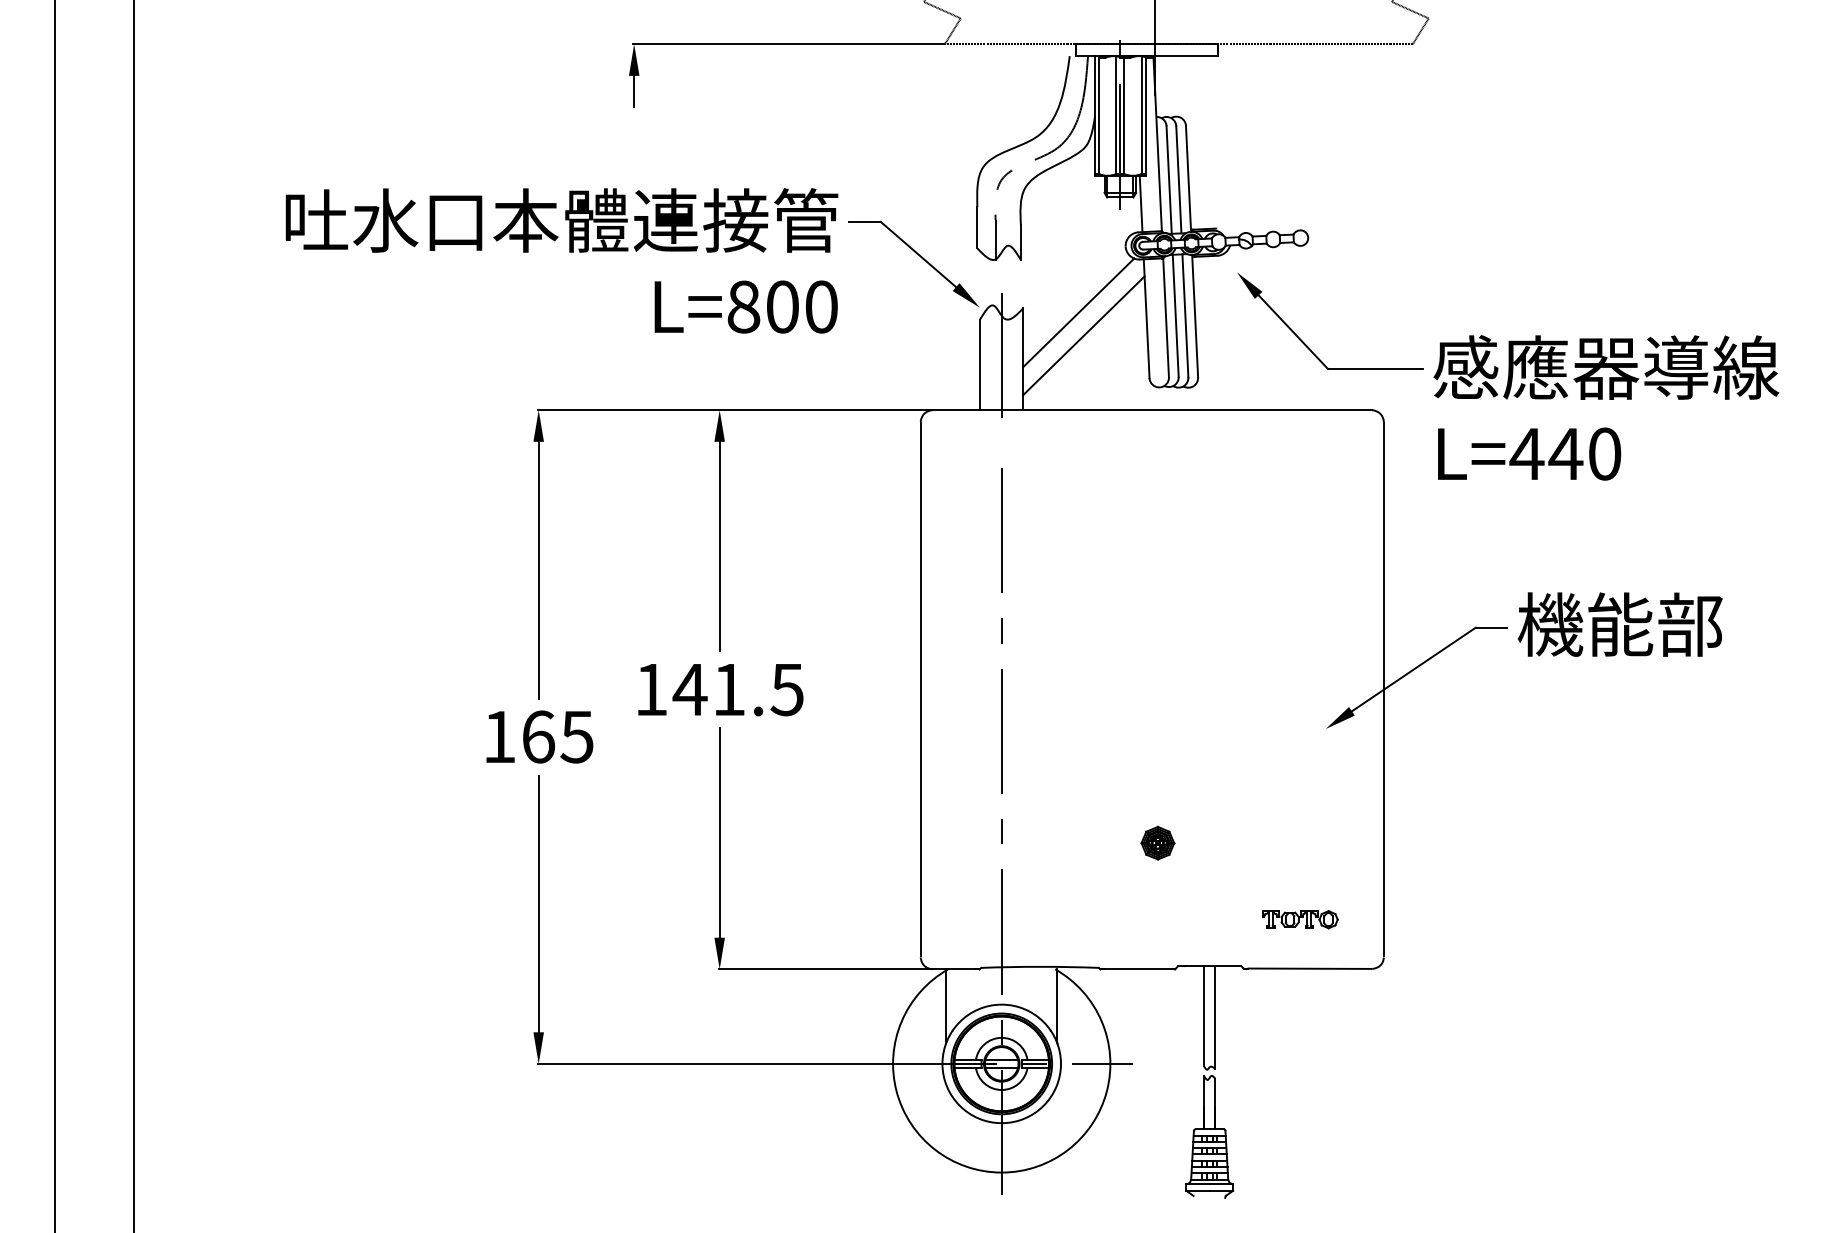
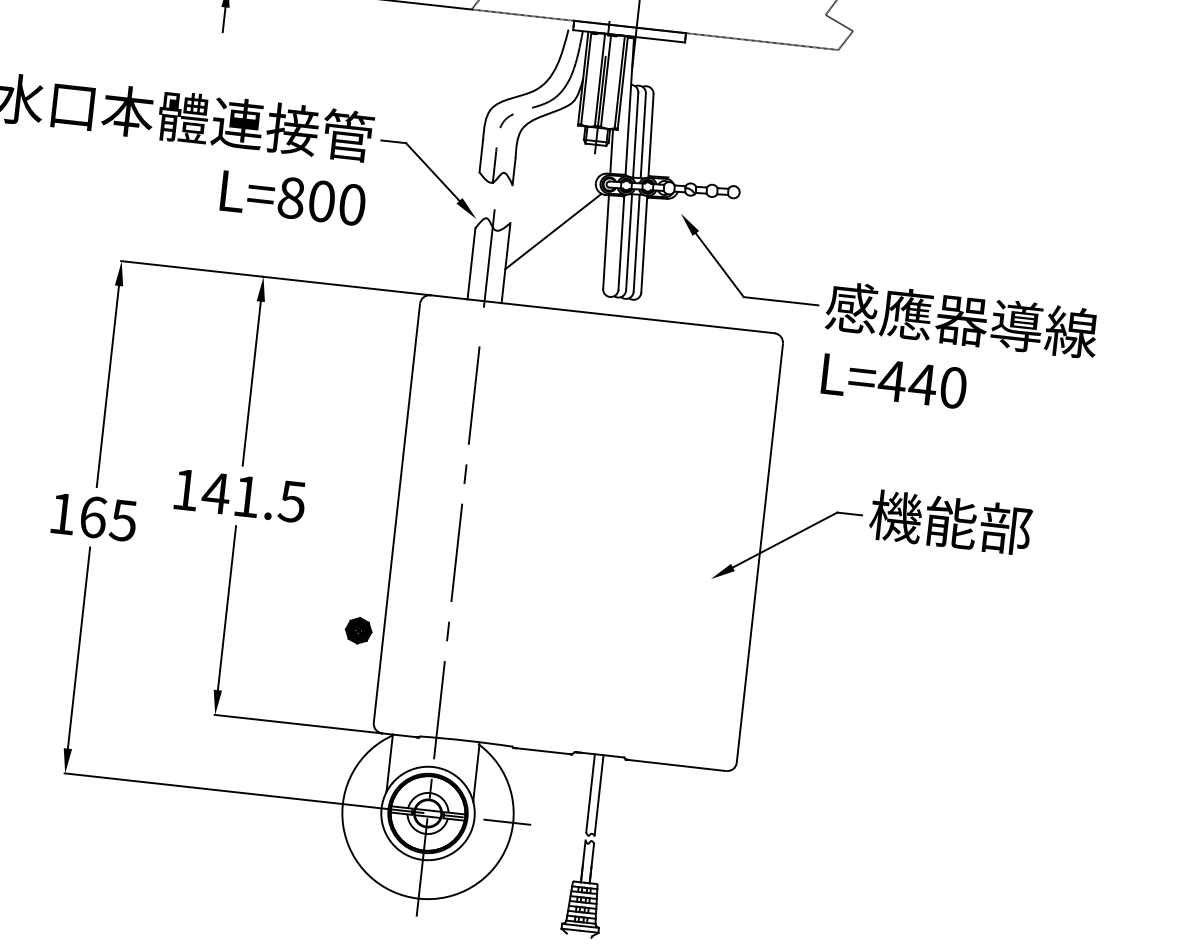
line: (1083, 335) -> (555, 249), removed
part: (1157, 842) -> (358, 630), moved
part: (1300, 919) -> (674, 726), removed

